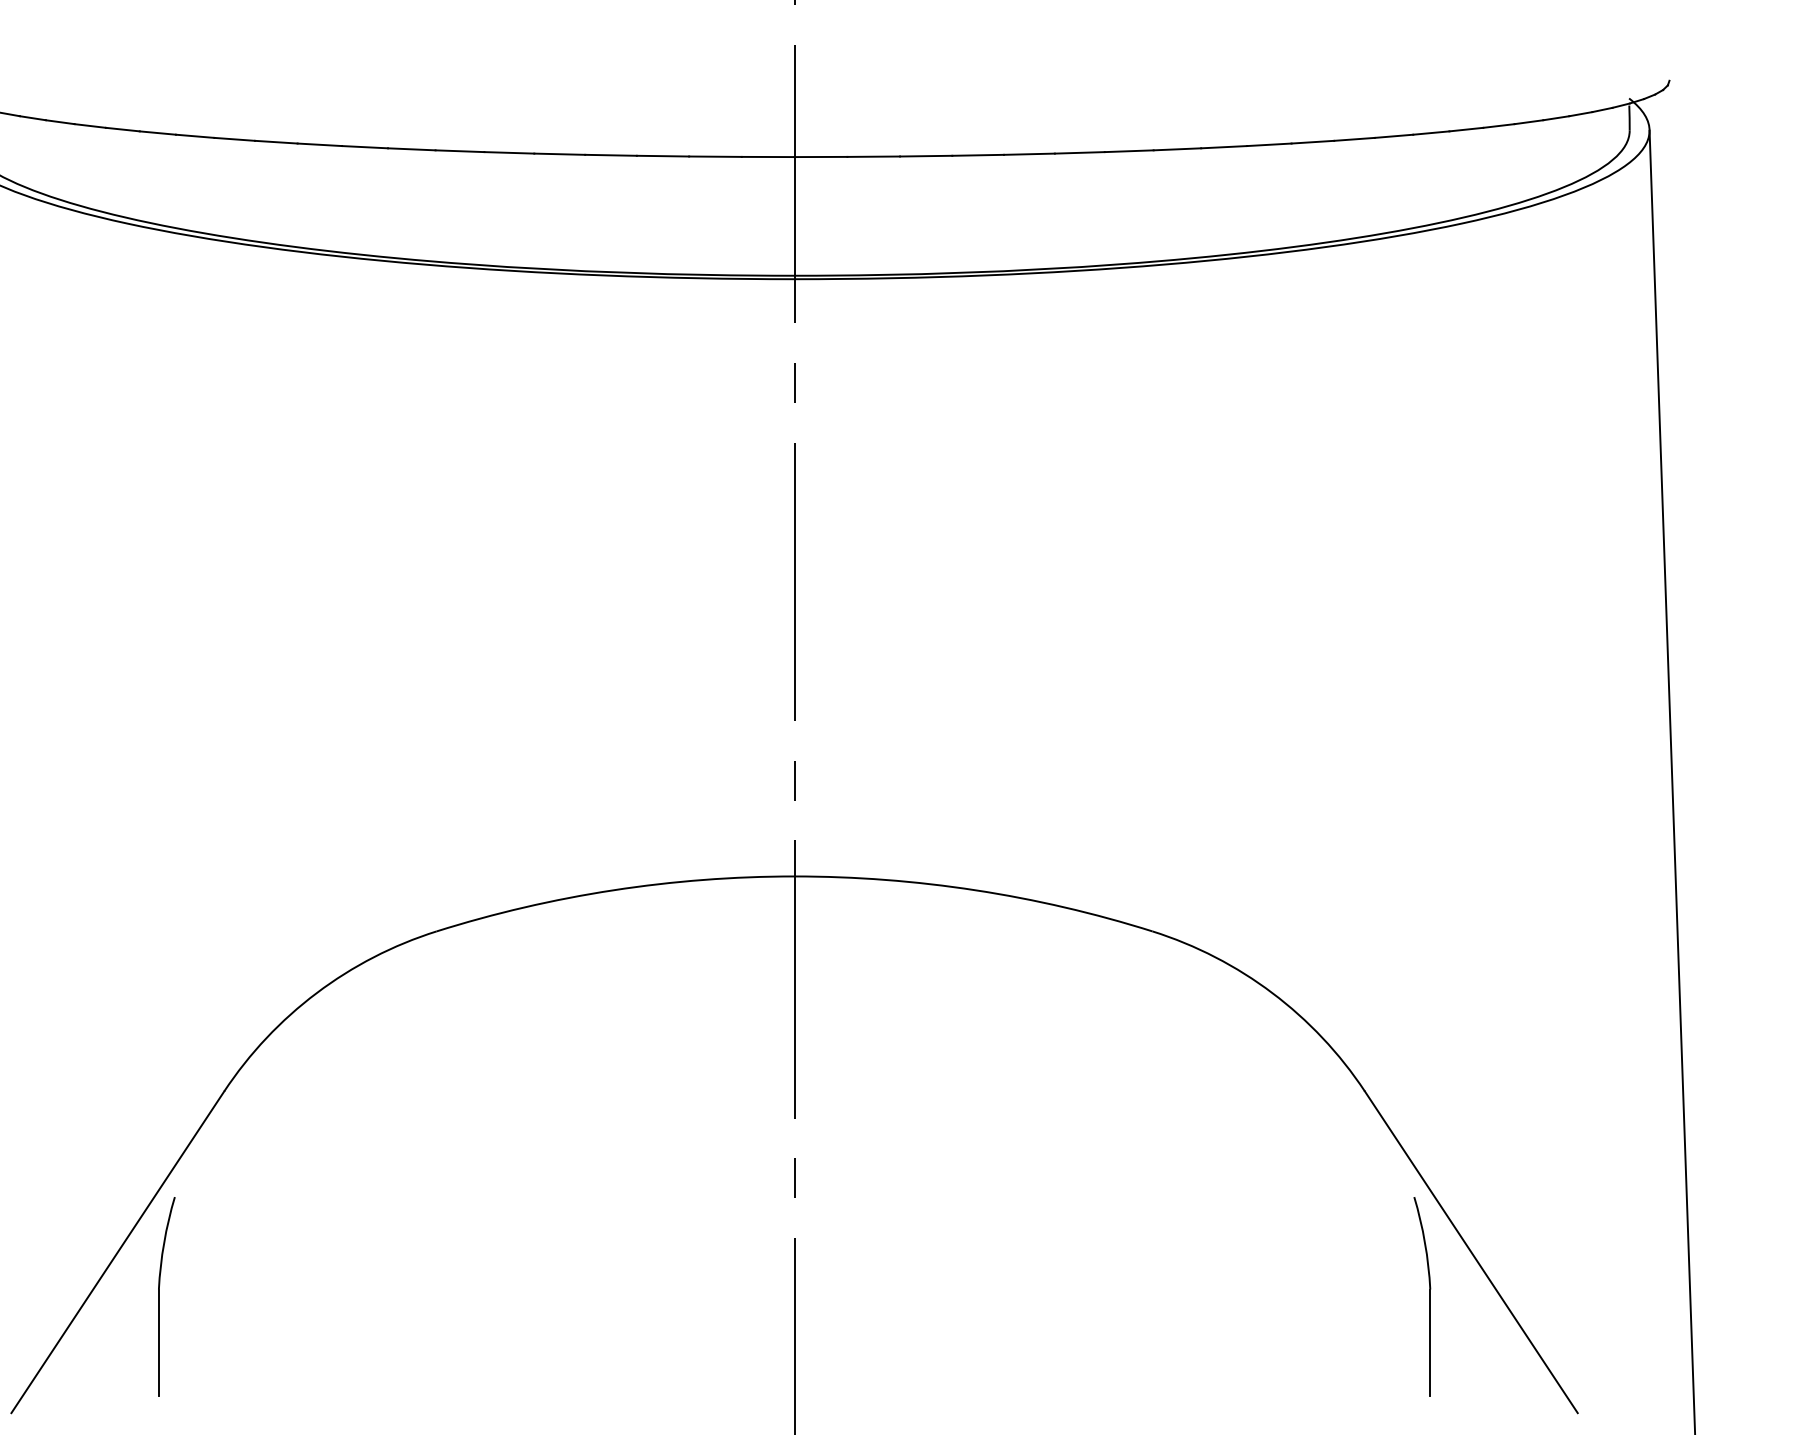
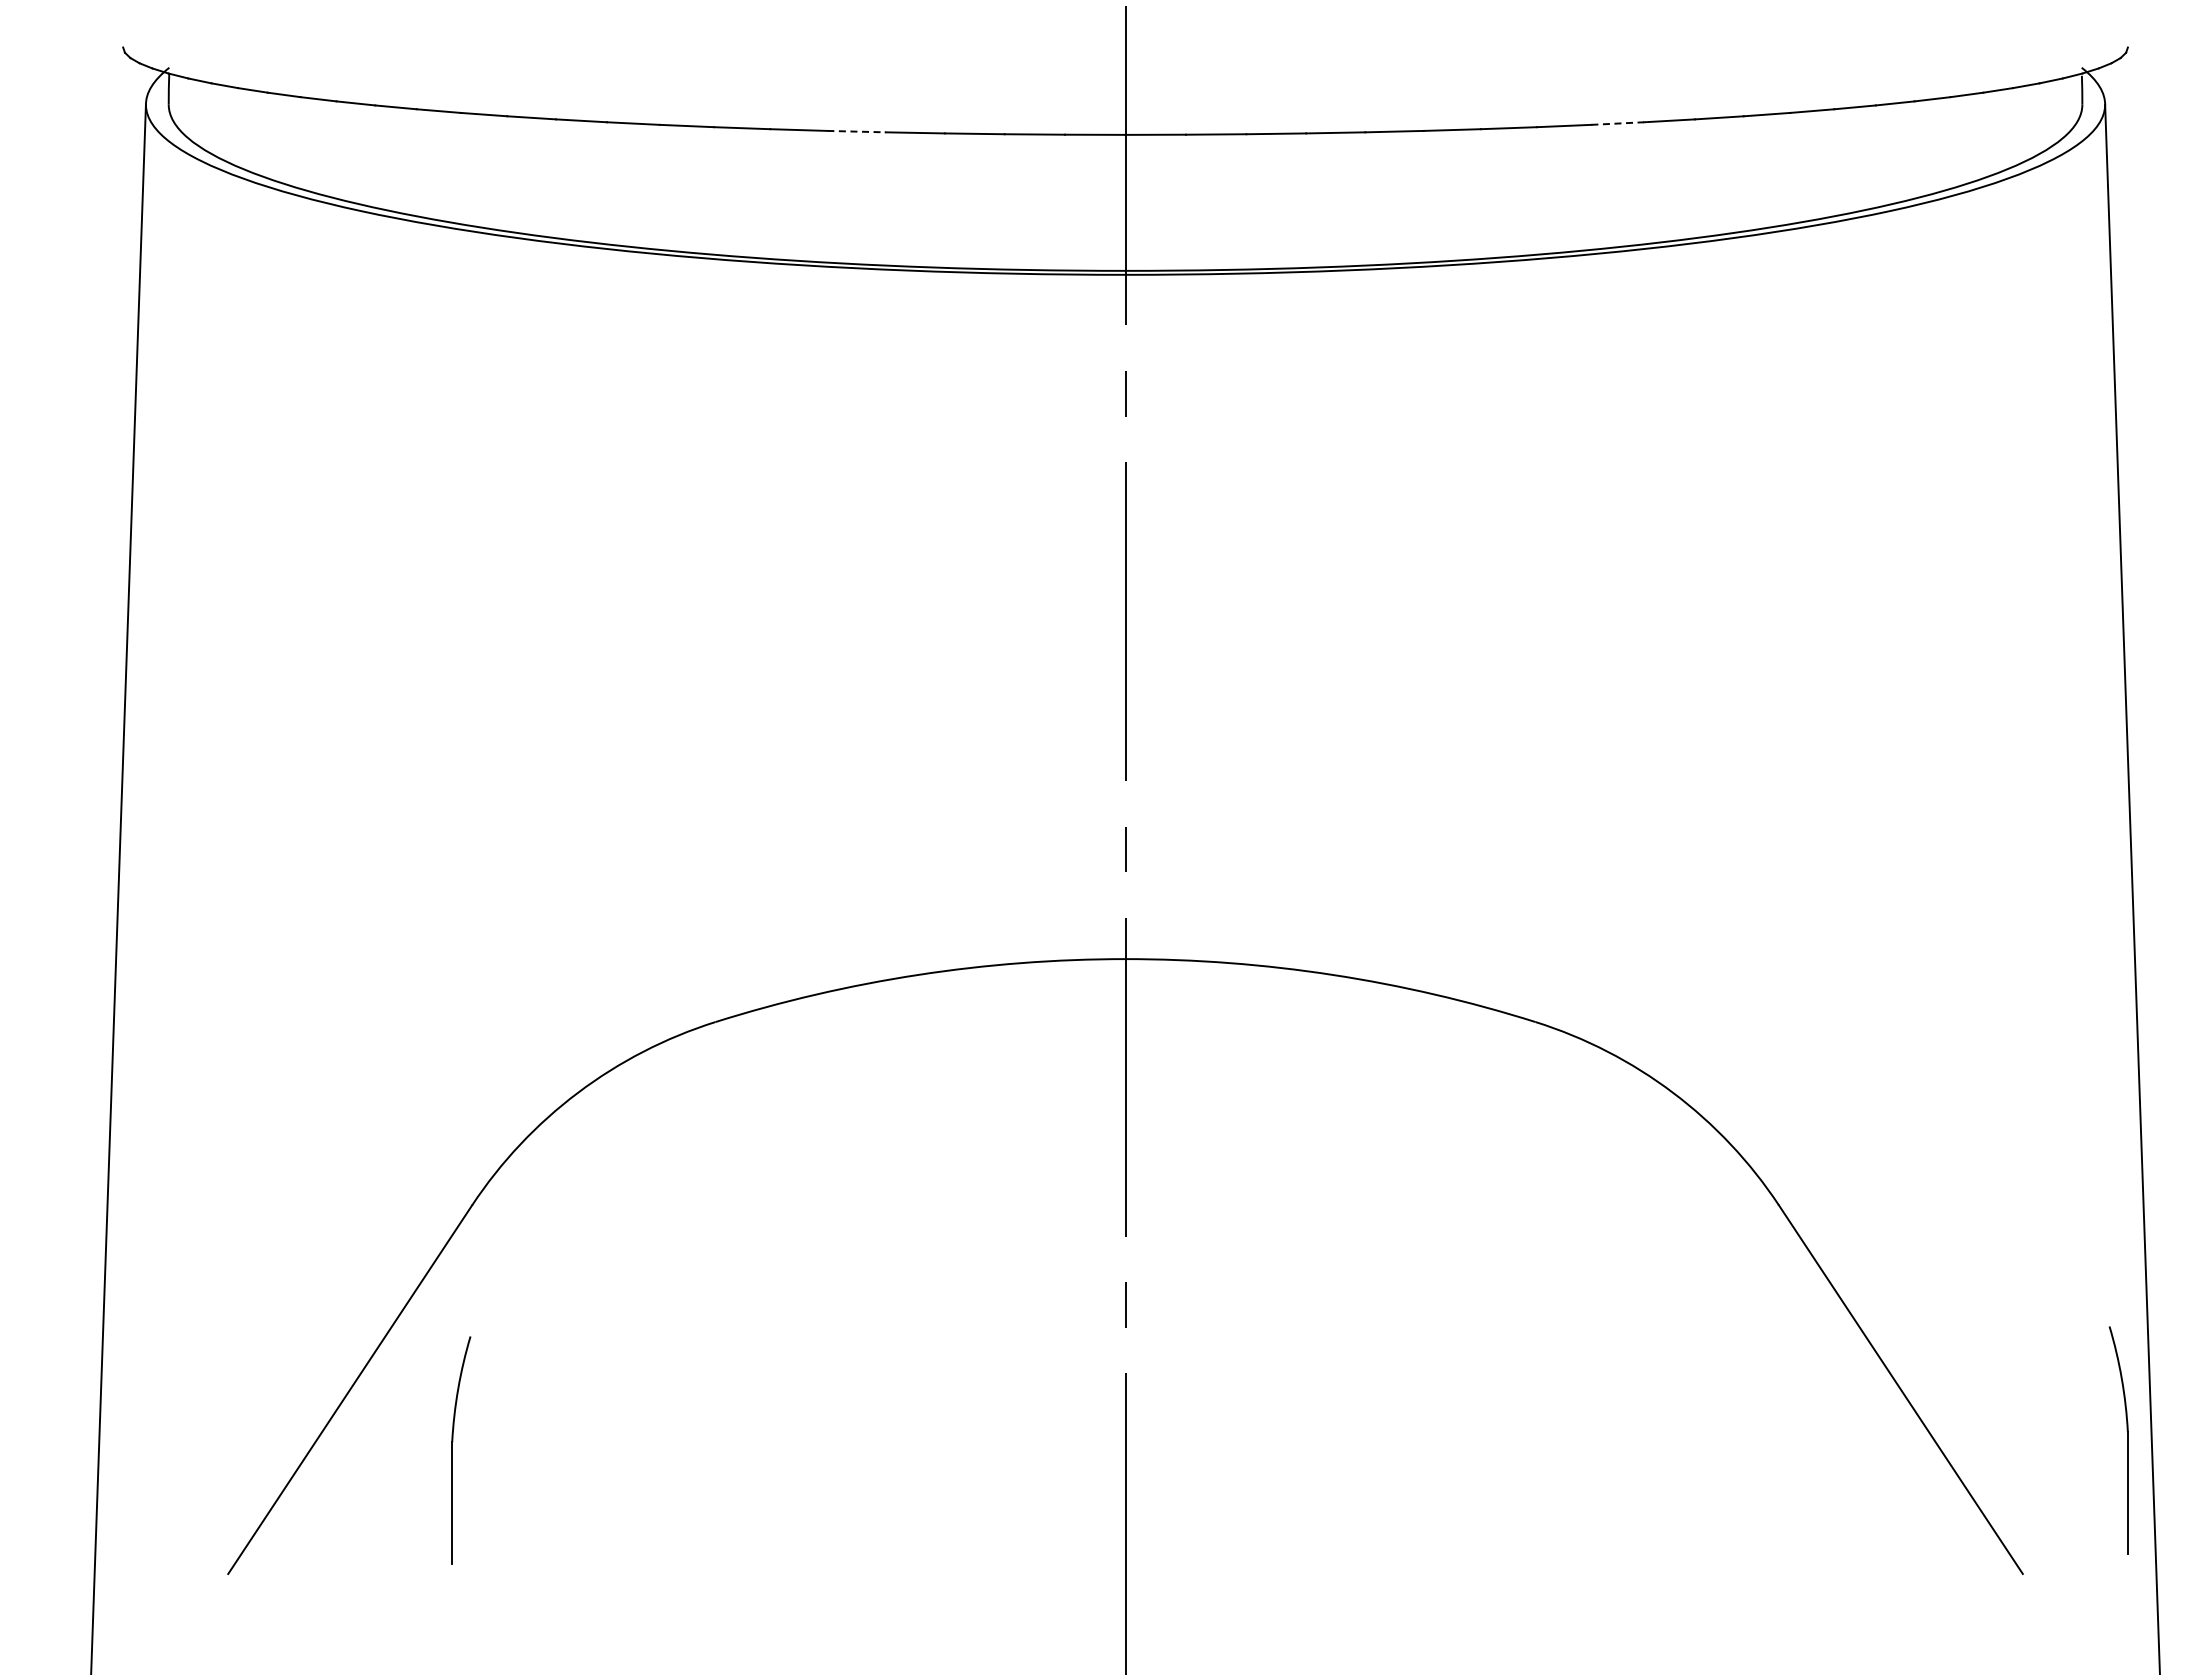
line: (1224, 147) -> (1618, 123), solid -> dashed
line: (560, 154) -> (857, 131), solid -> dashed
part: (159, 1296) -> (452, 1450), moved
part: (1429, 1296) -> (2127, 1440), moved

